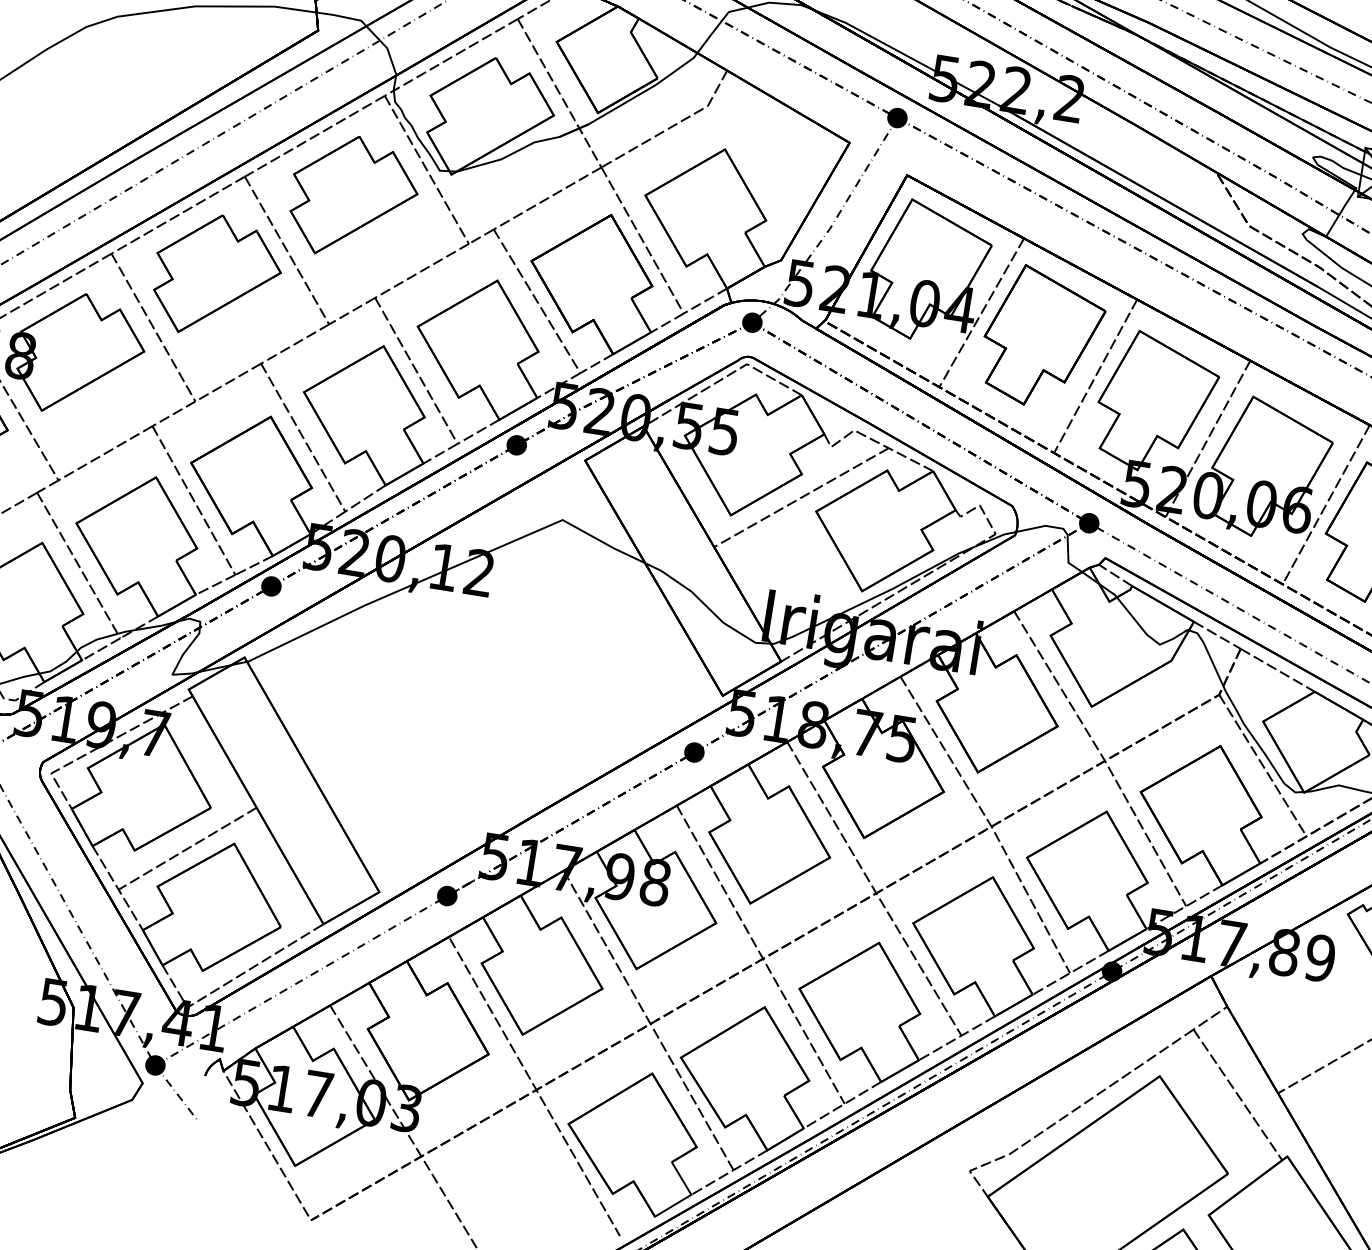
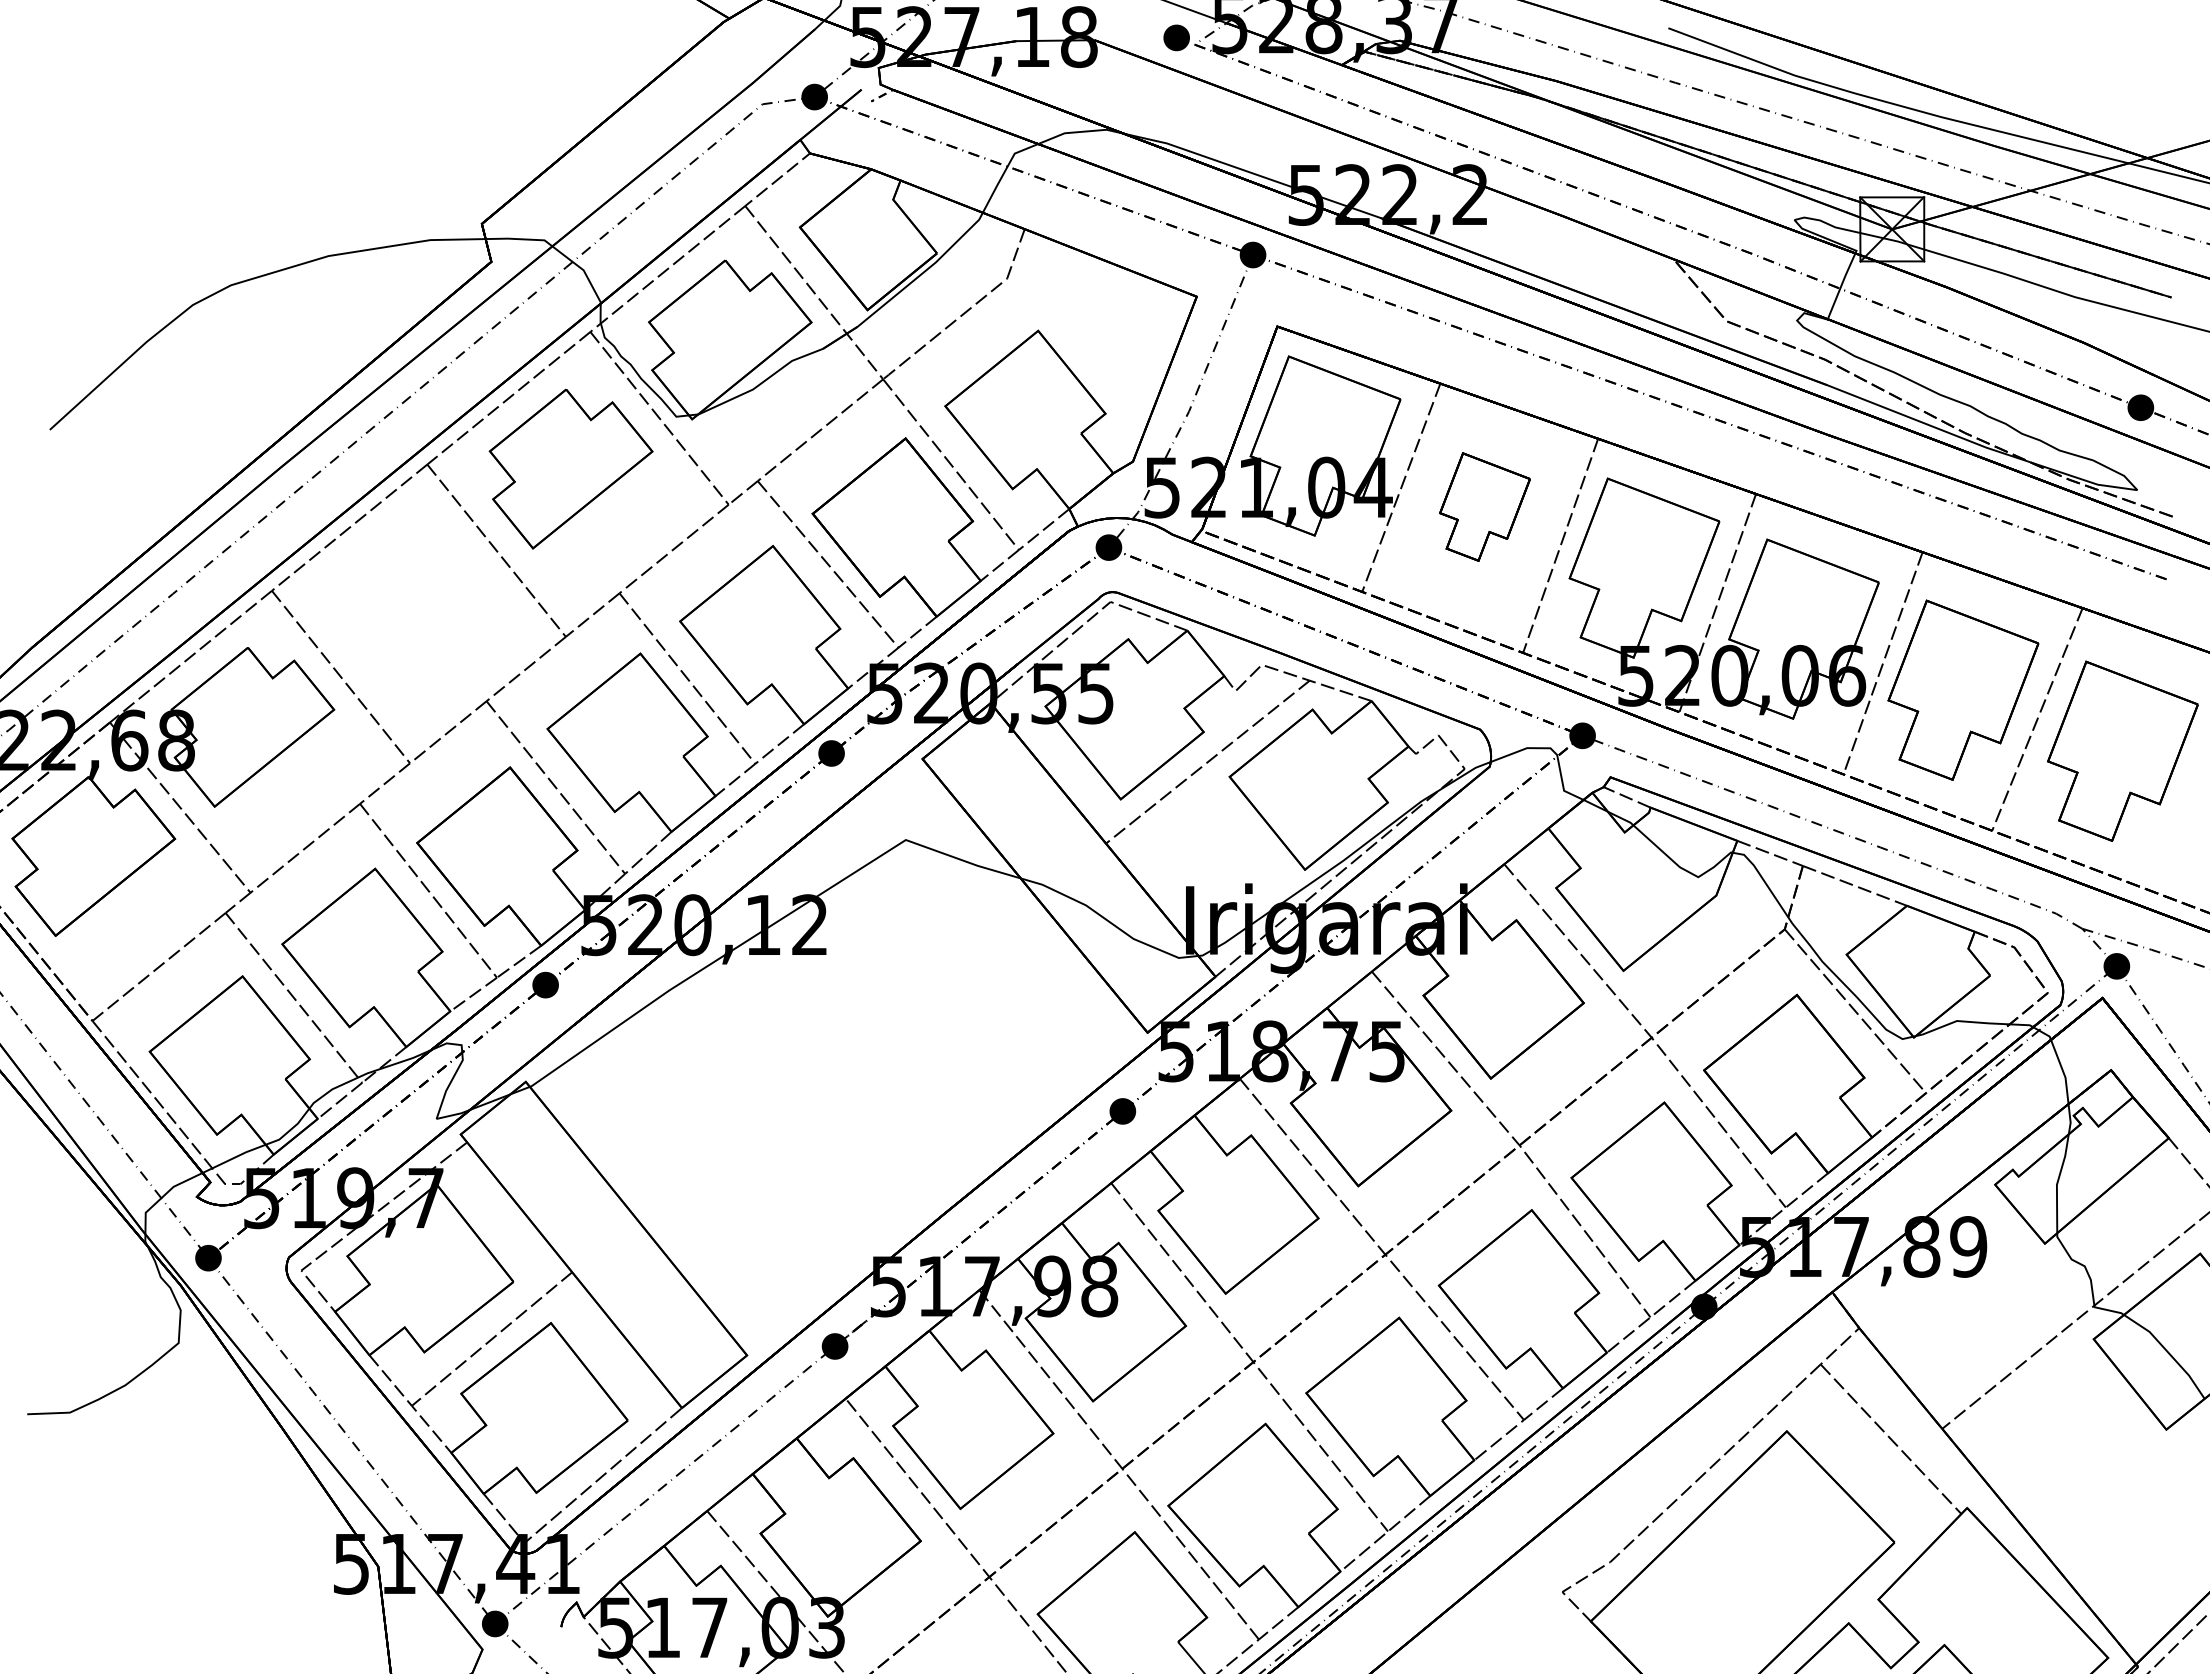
part: (216, 276) -> (411, 598), removed
part: (1042, 337) -> (1484, 506), size x0.6

